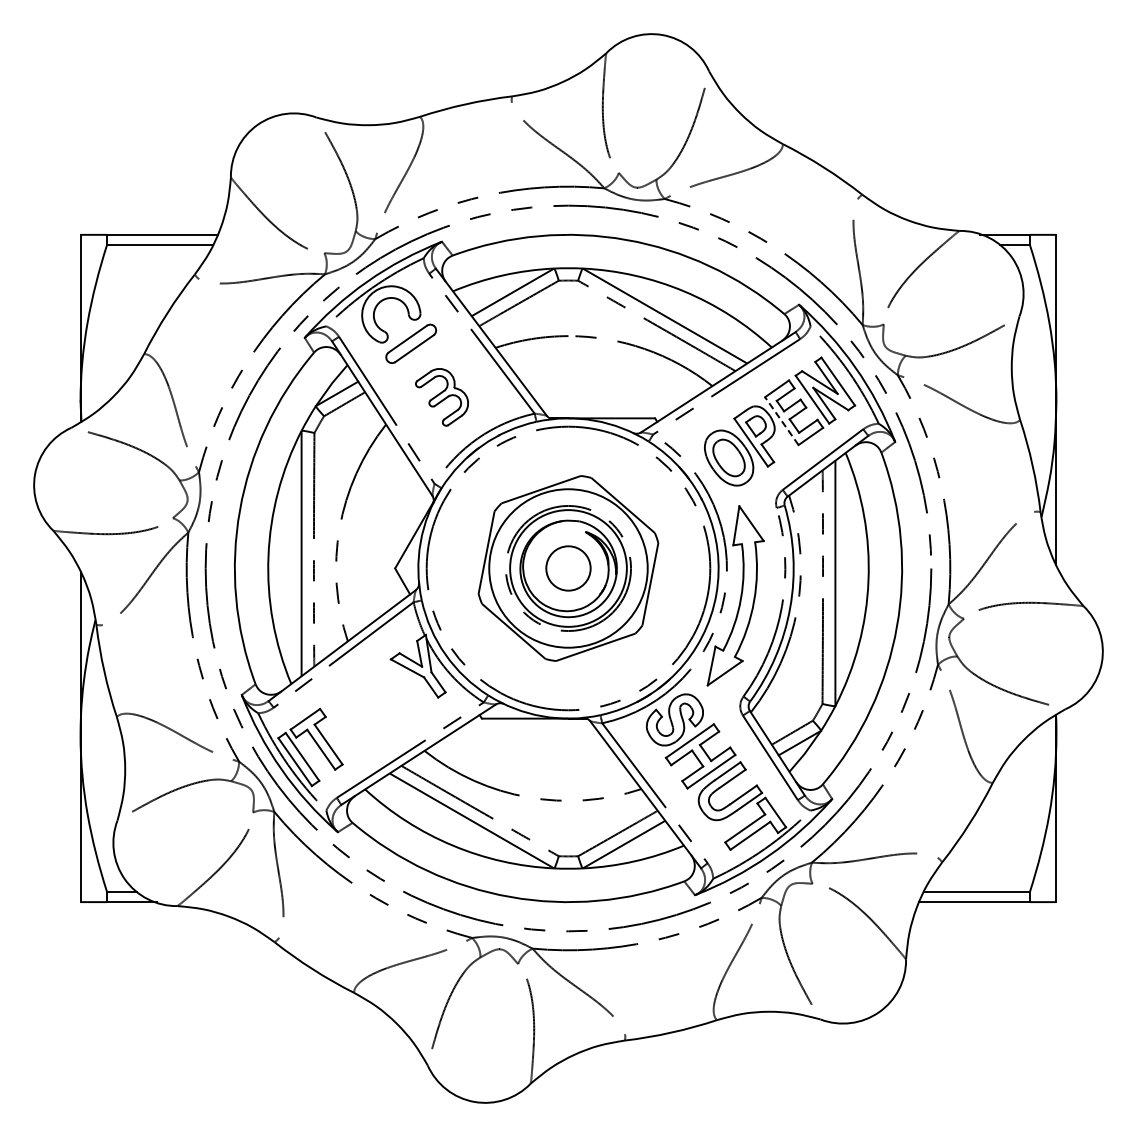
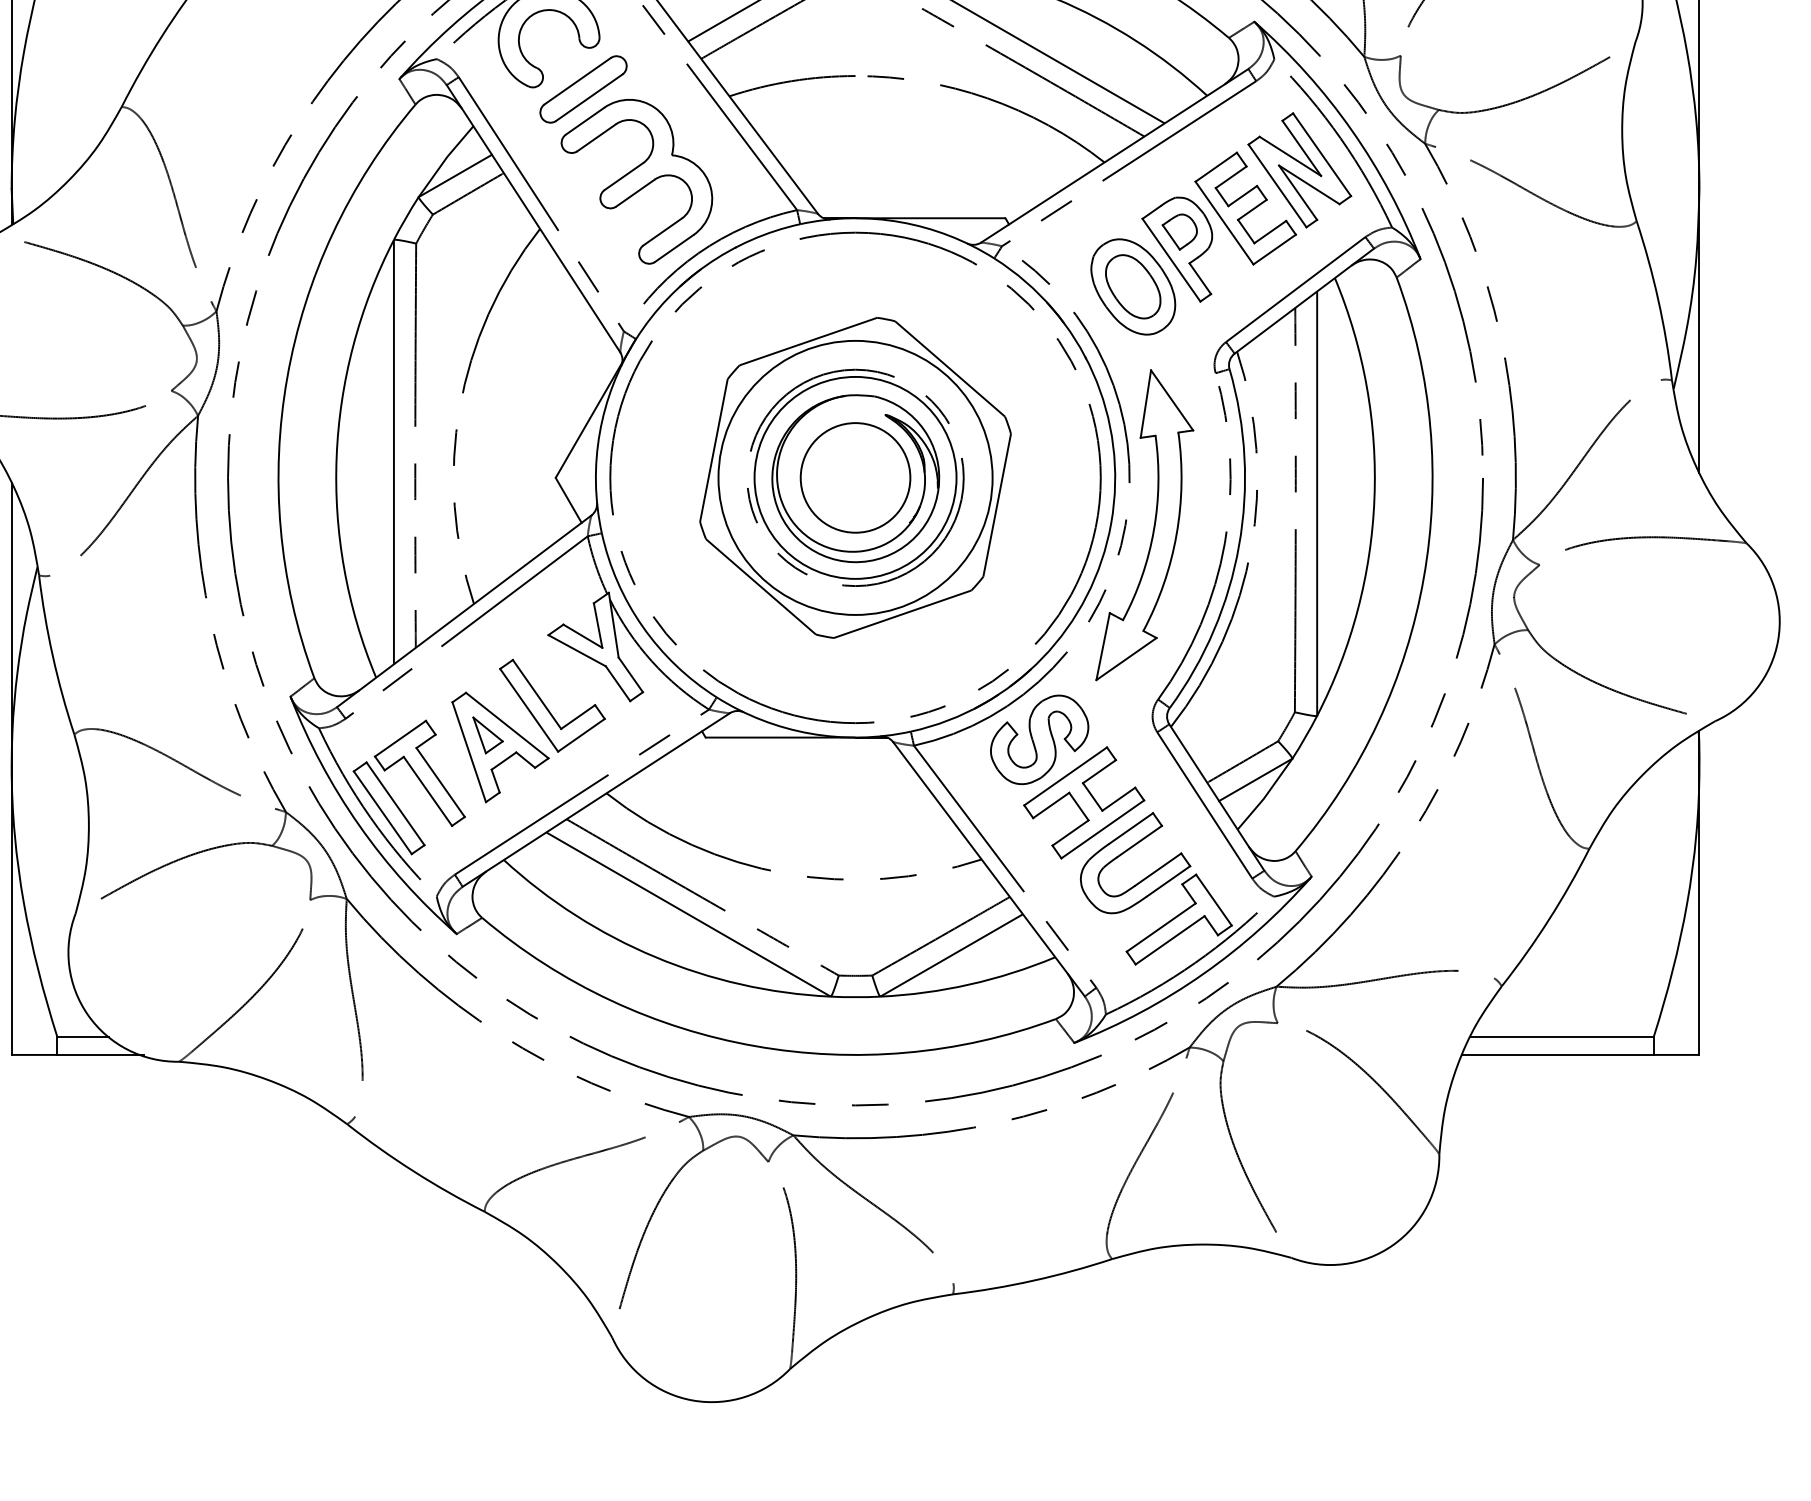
part: (441, 397) -> (635, 182), size x1.67
line: (781, 420) -> (1223, 221), dashed -> solid
circle: (568, 568) -> (855, 477), size x1.43
part: (379, 714) -> (528, 730), added

